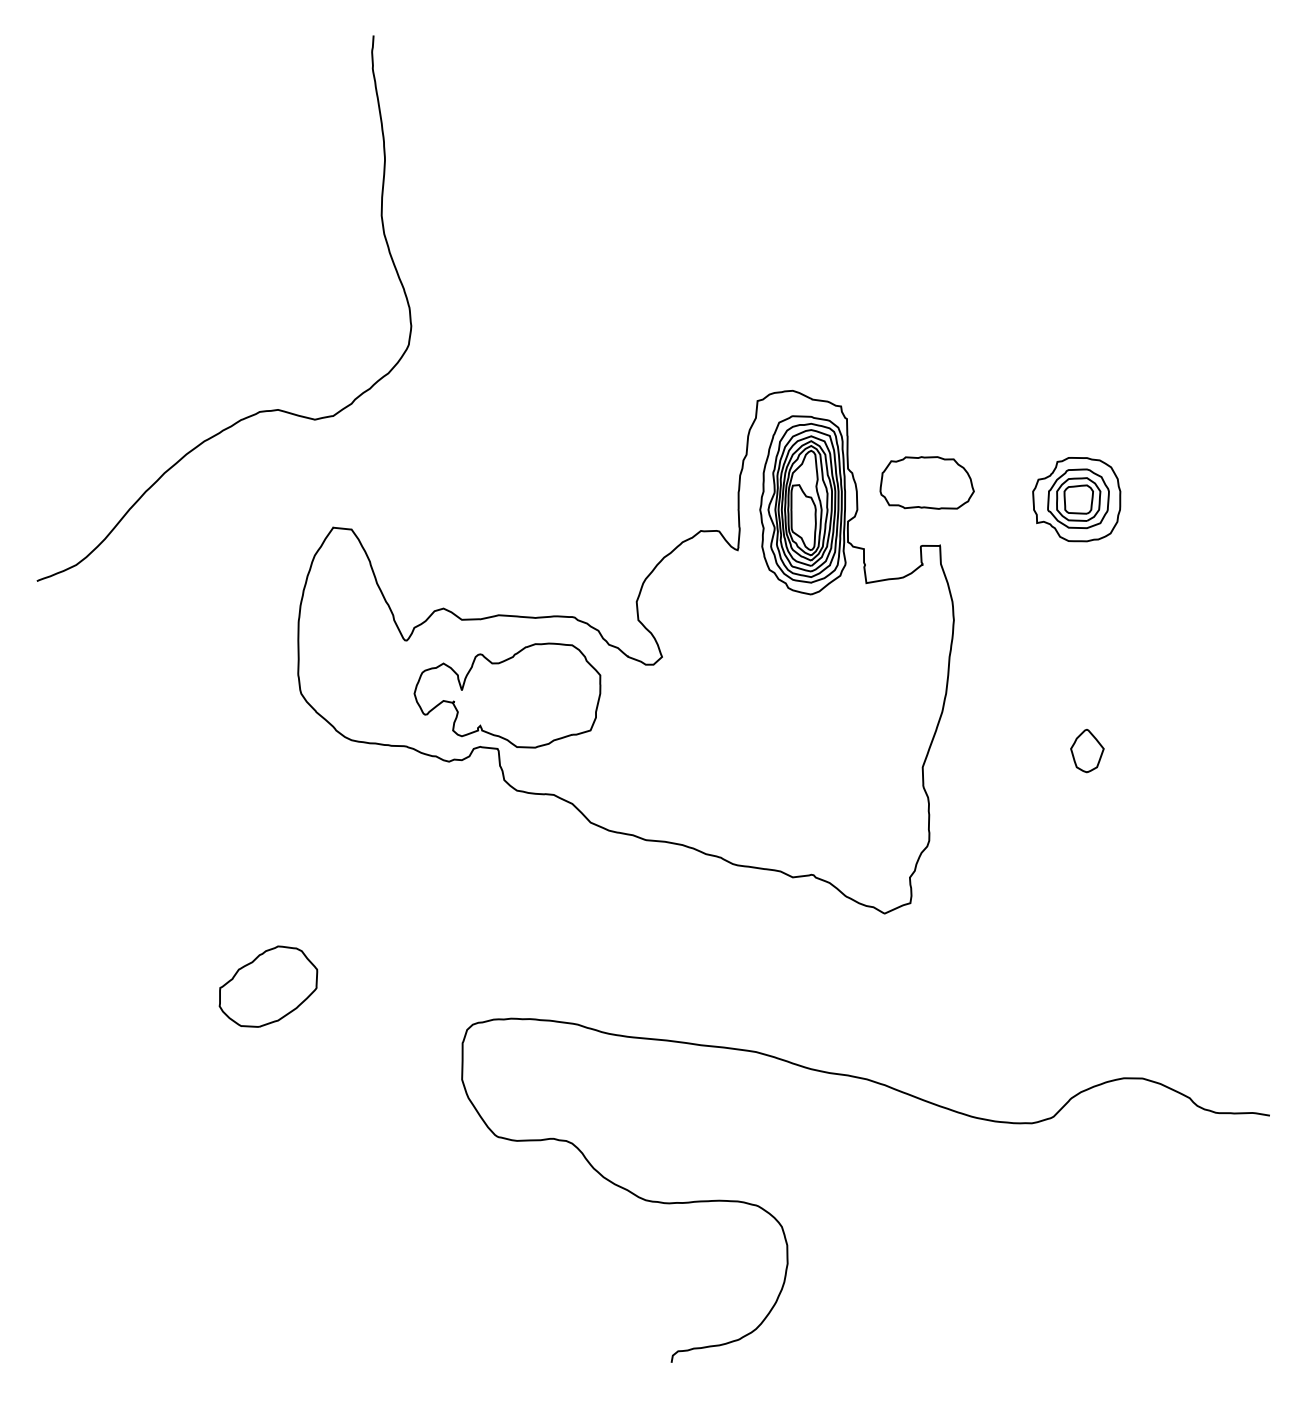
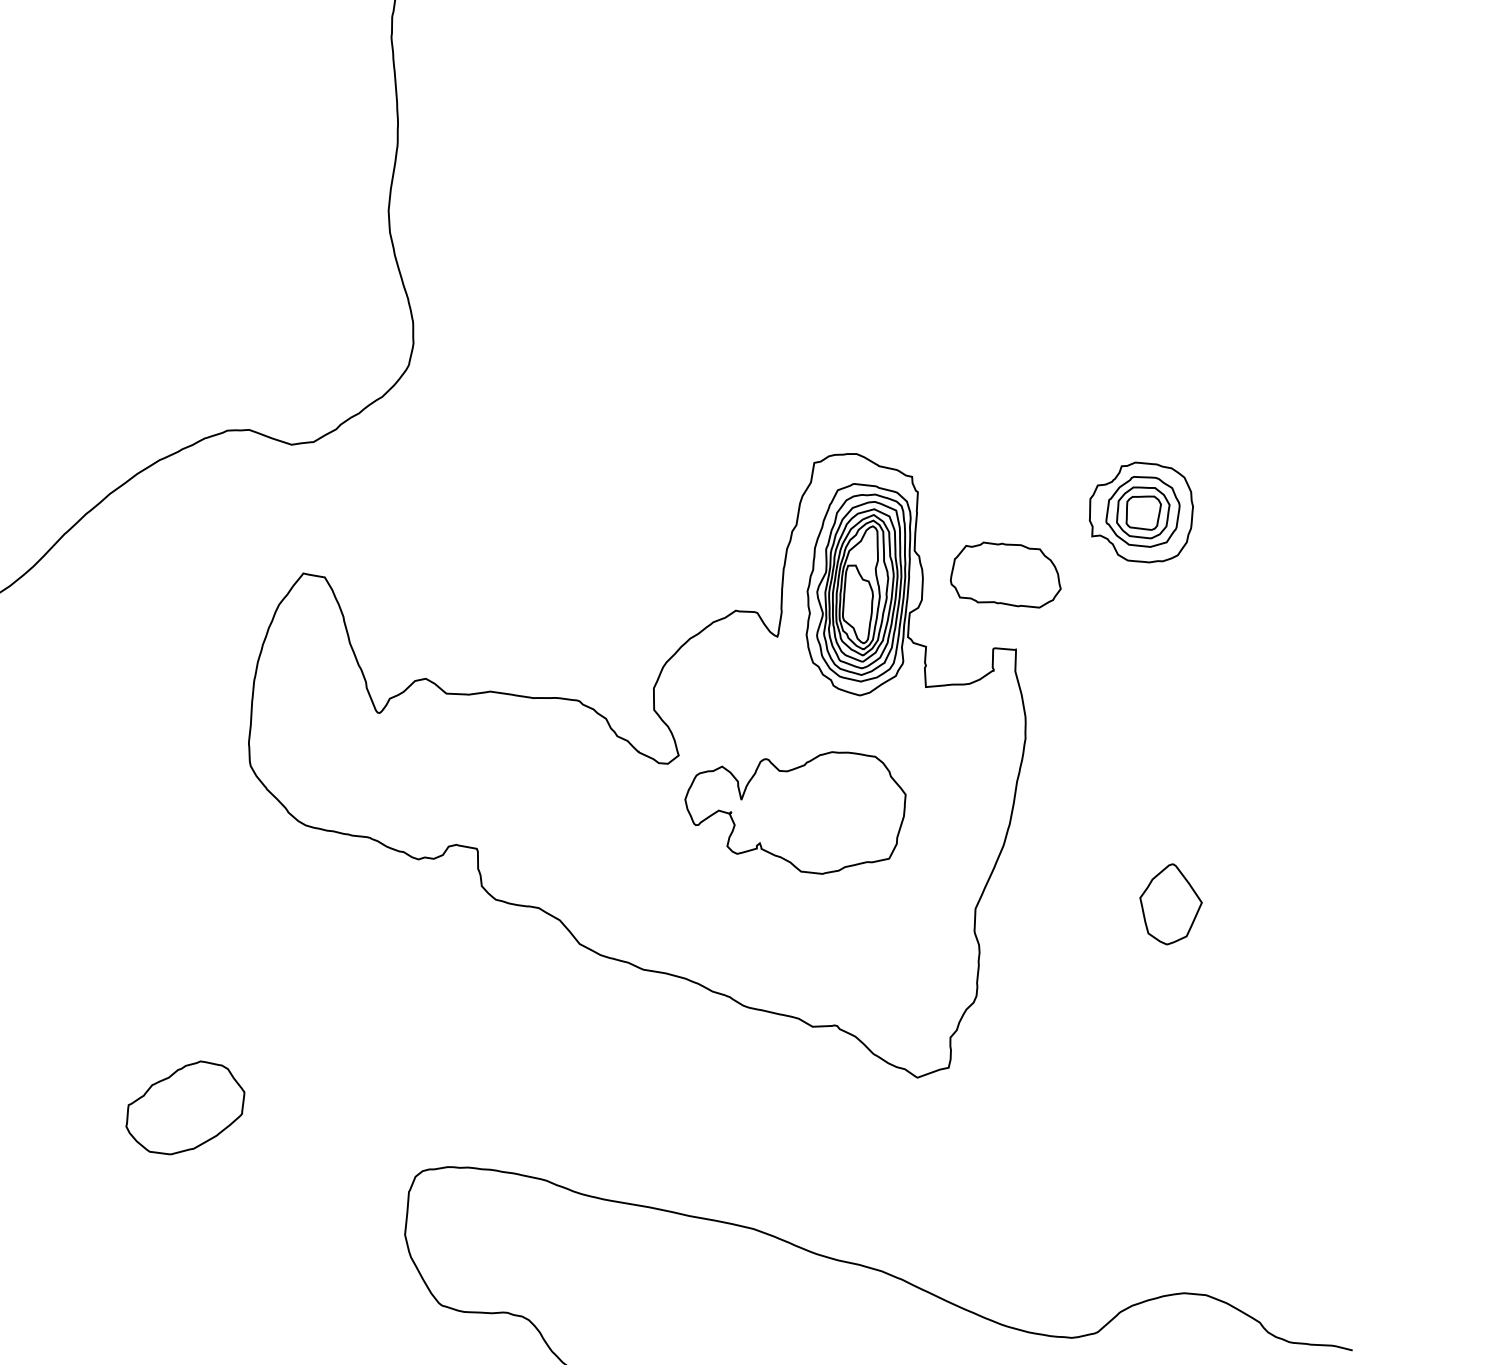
part: (1076, 499) -> (1140, 512), moved
part: (507, 695) -> (794, 810), moved
part: (1087, 751) -> (1170, 905), size x1.6

